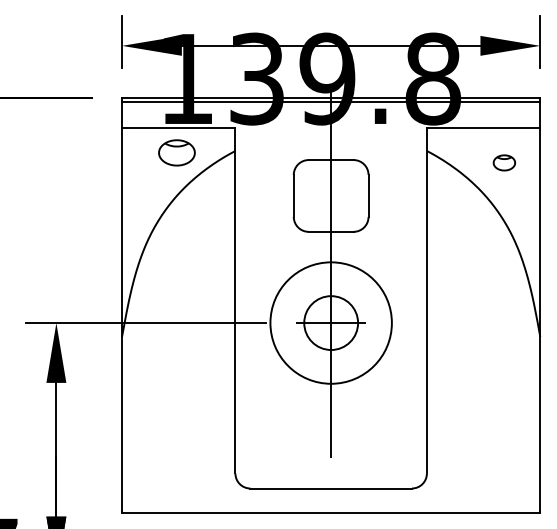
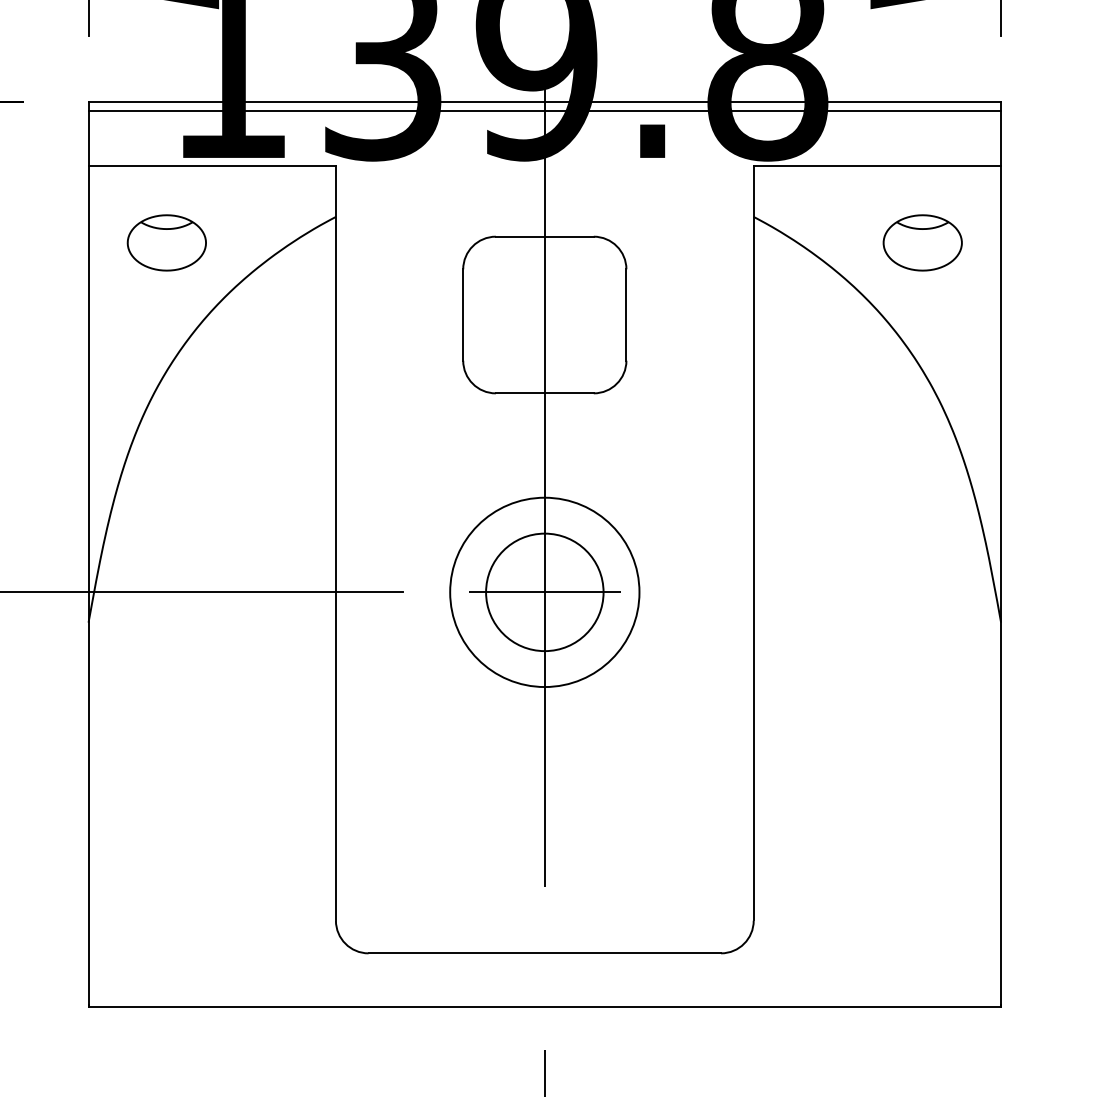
part: (176, 152) -> (165, 242), moved
part: (504, 162) -> (923, 242), size x1.67
circle: (330, 322) -> (543, 591), size x0.71

